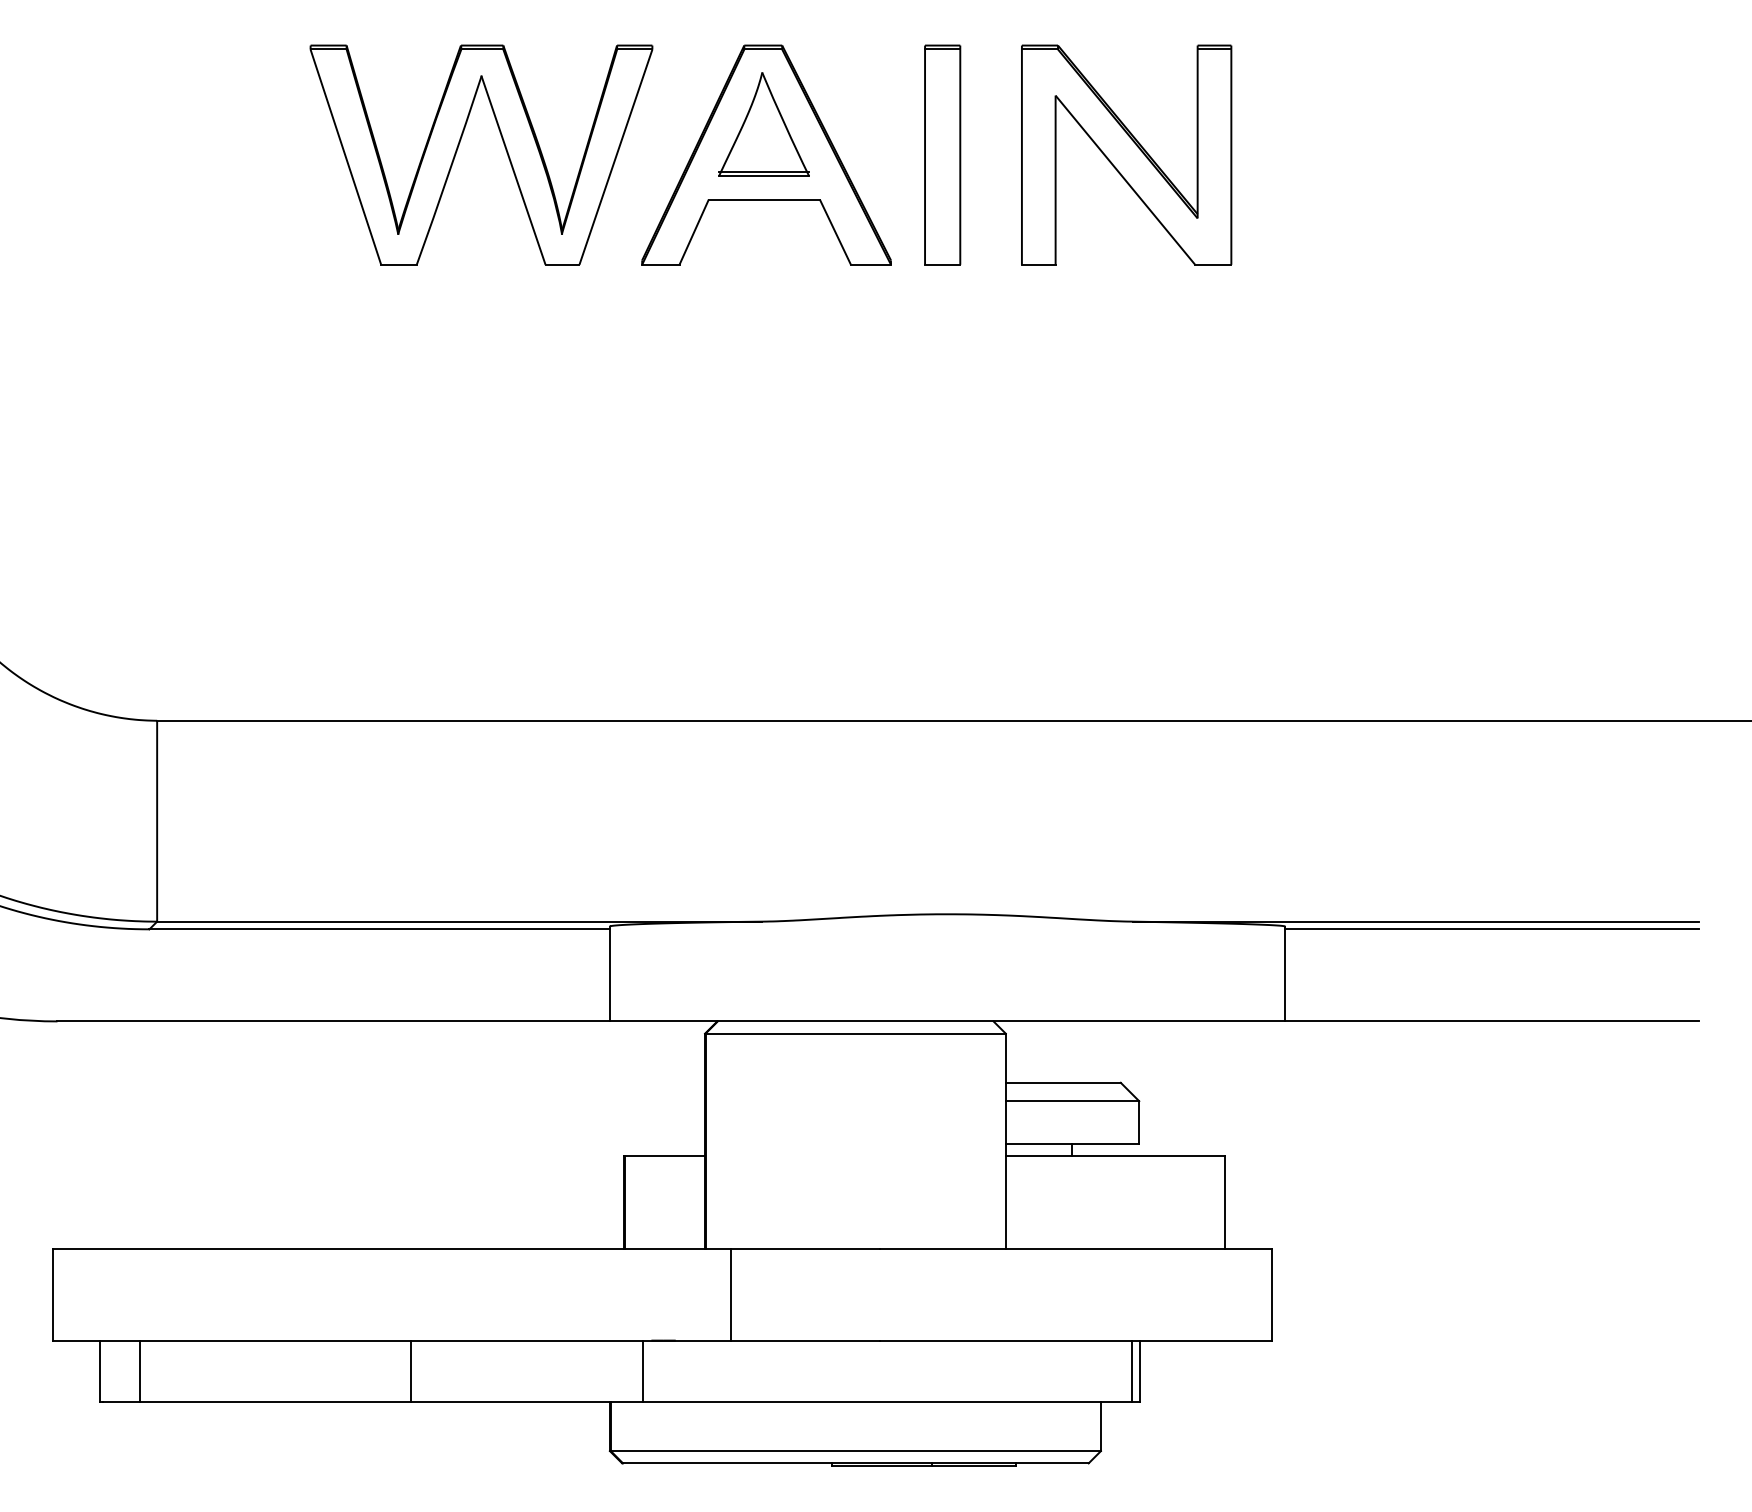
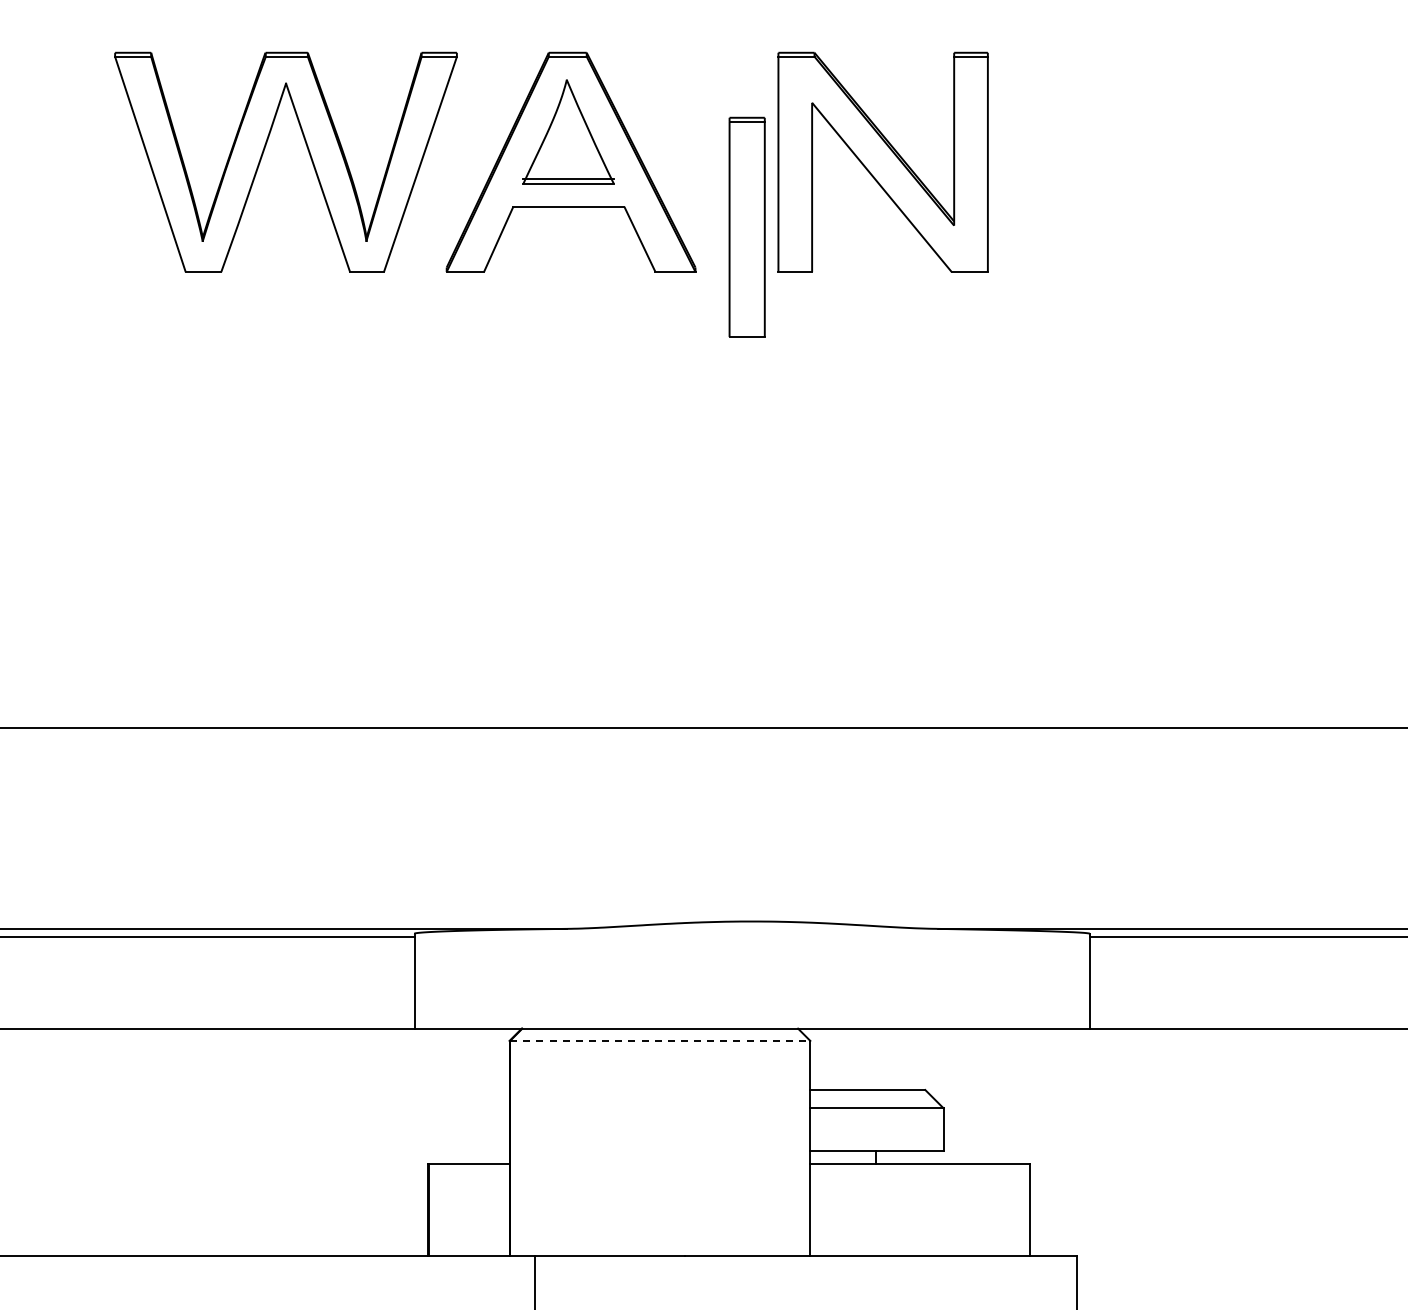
part: (942, 154) -> (747, 226), moved
part: (1126, 154) -> (883, 161), moved
line: (856, 1033) -> (661, 1040), solid -> dashed

